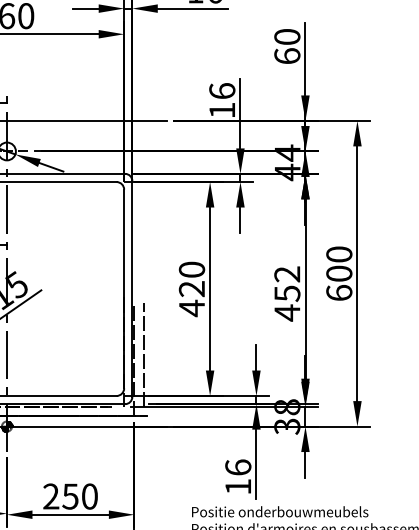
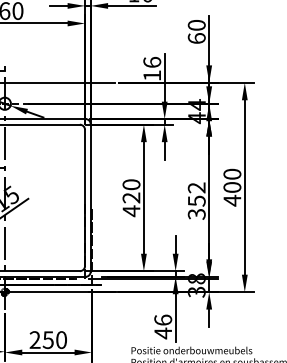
text: (339, 292) -> (232, 200), 600 -> 400
text: (286, 313) -> (196, 214), 452 -> 352
line: (143, 354) -> (98, 242), removed
text: (237, 486) -> (162, 333), 16 -> 46

